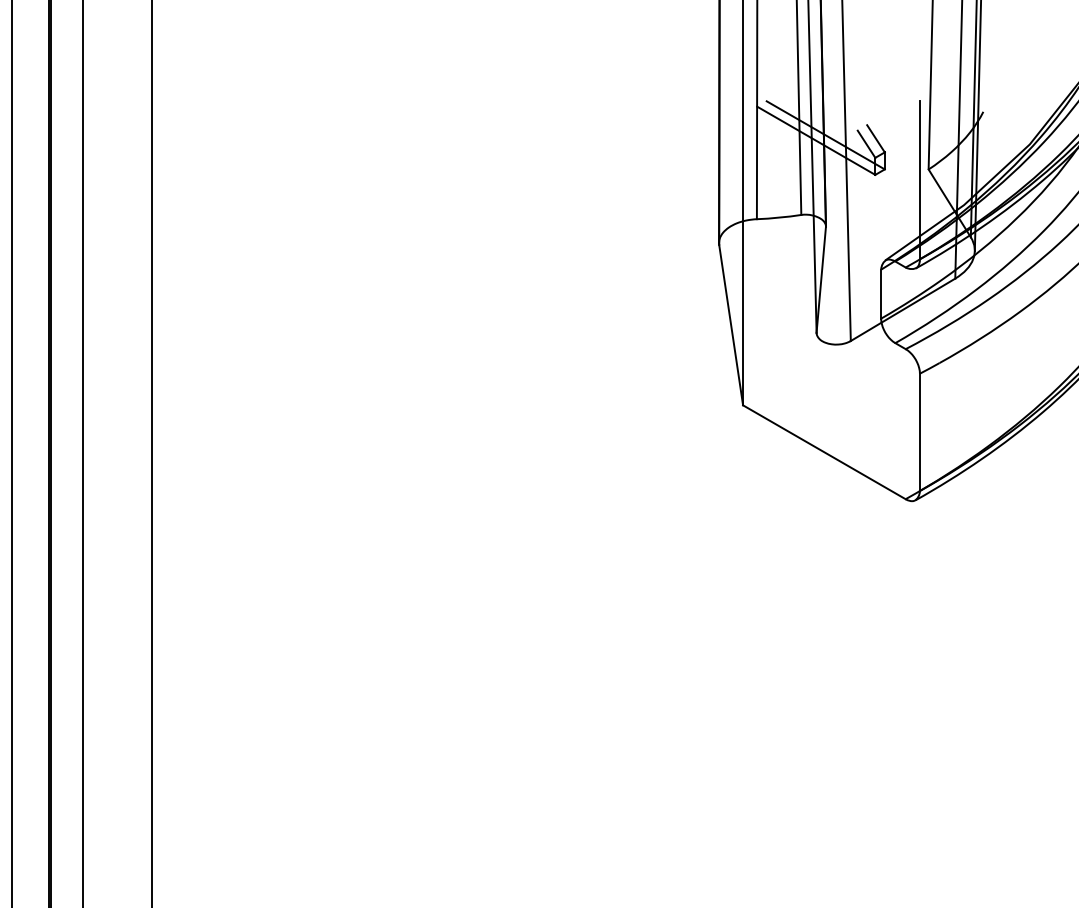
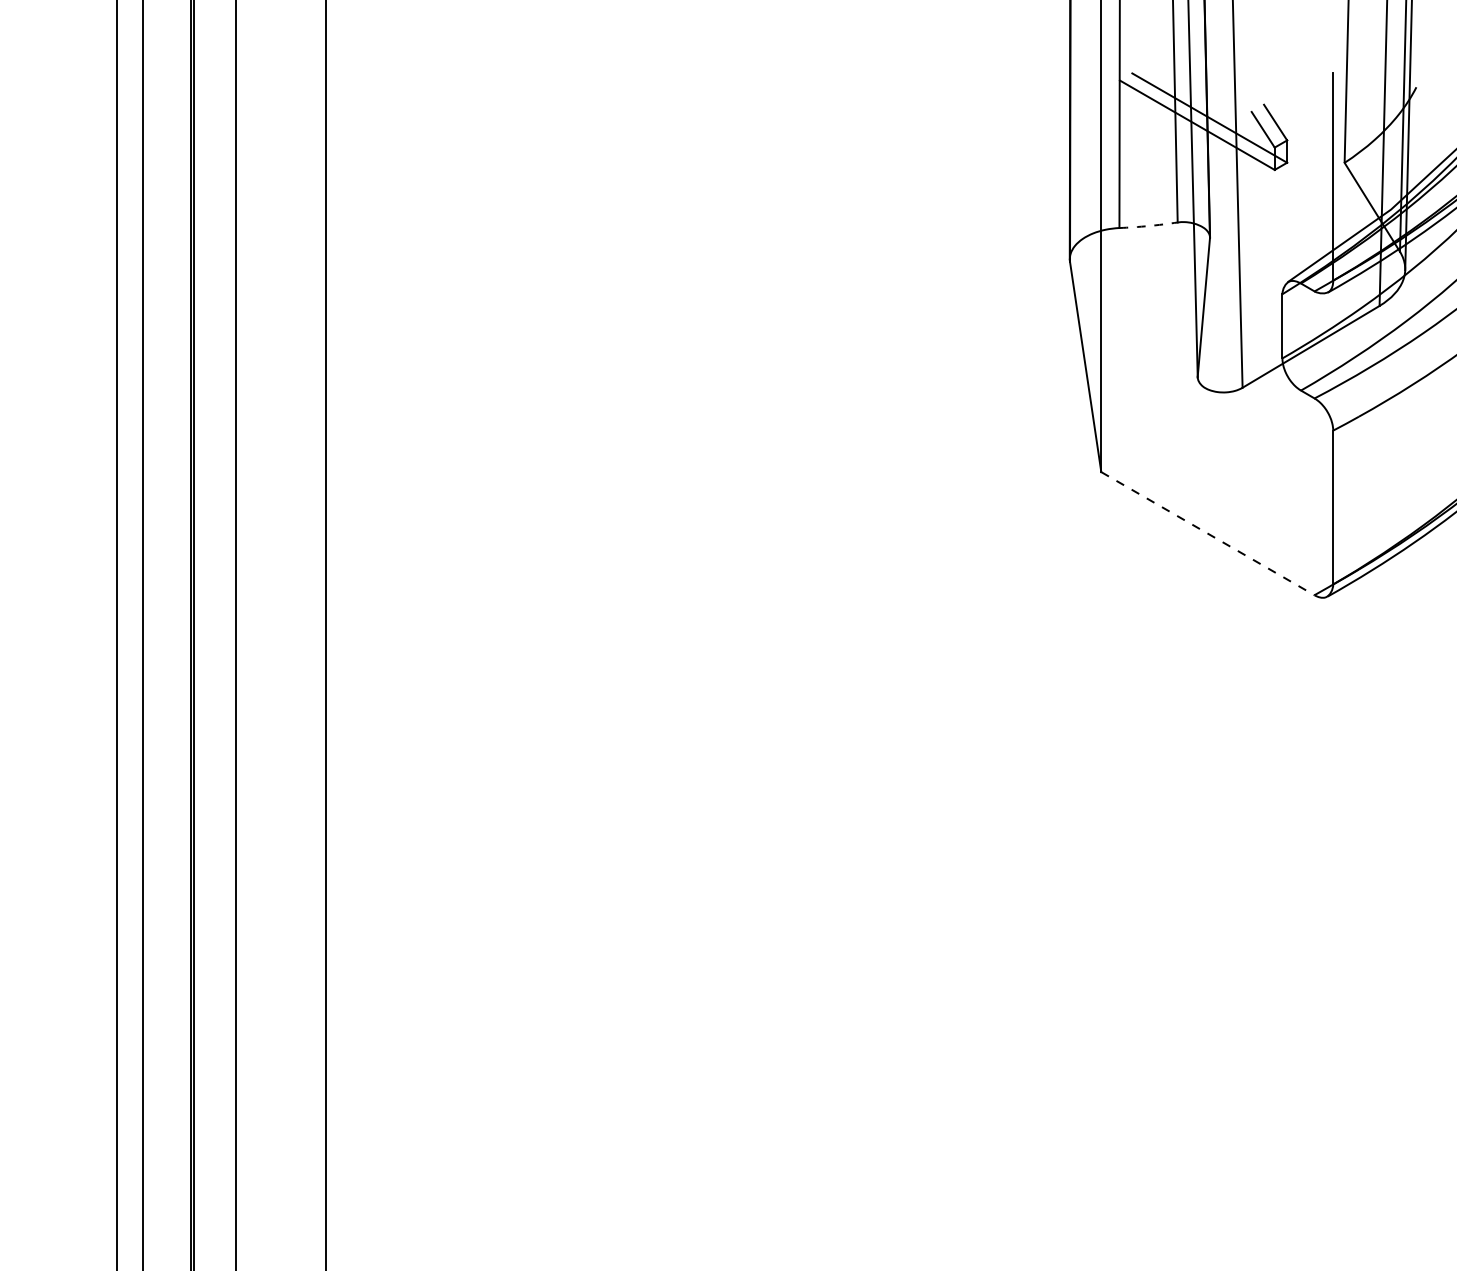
arc: (779, 218) -> (1148, 226), solid -> dashed
line: (824, 452) -> (1208, 533), solid -> dashed

